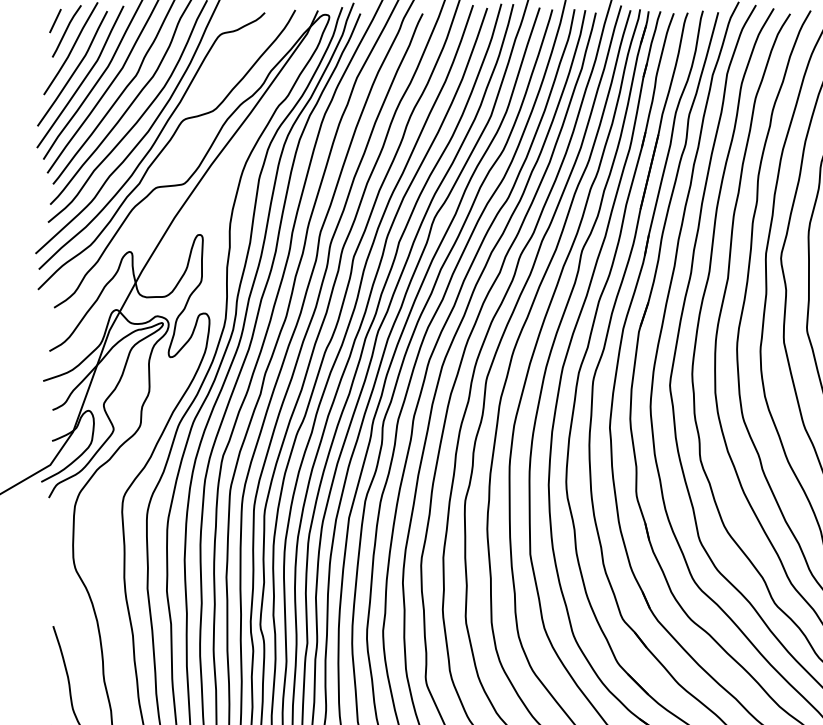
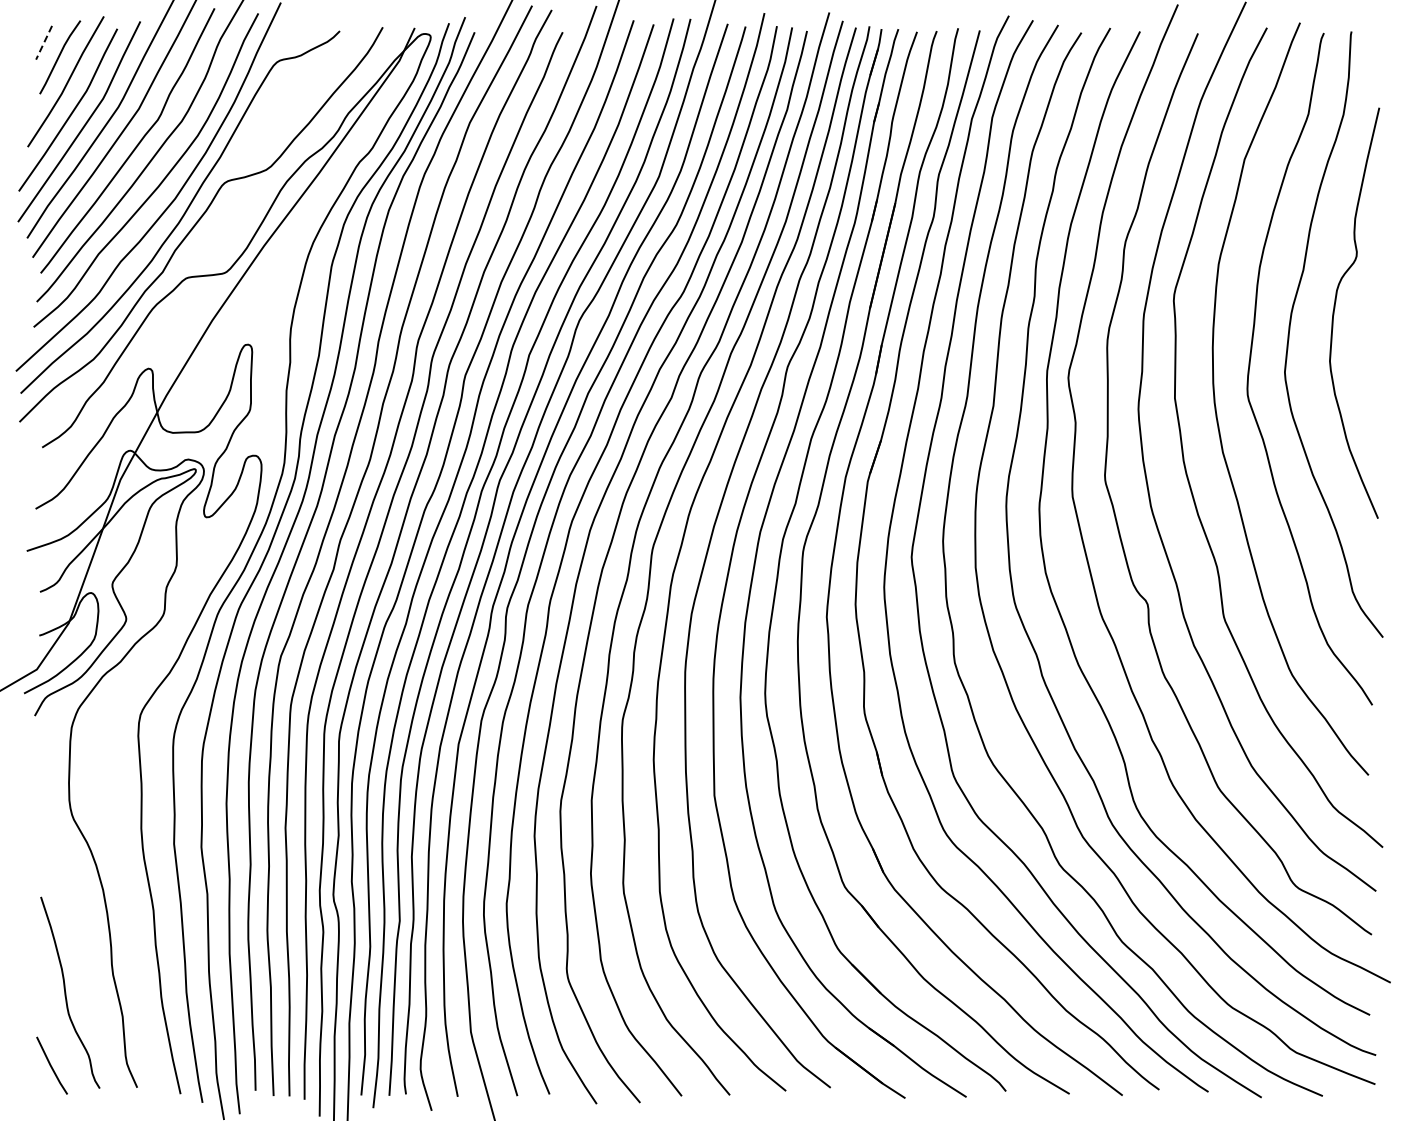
line: (55, 20) -> (44, 42), solid -> dashed

